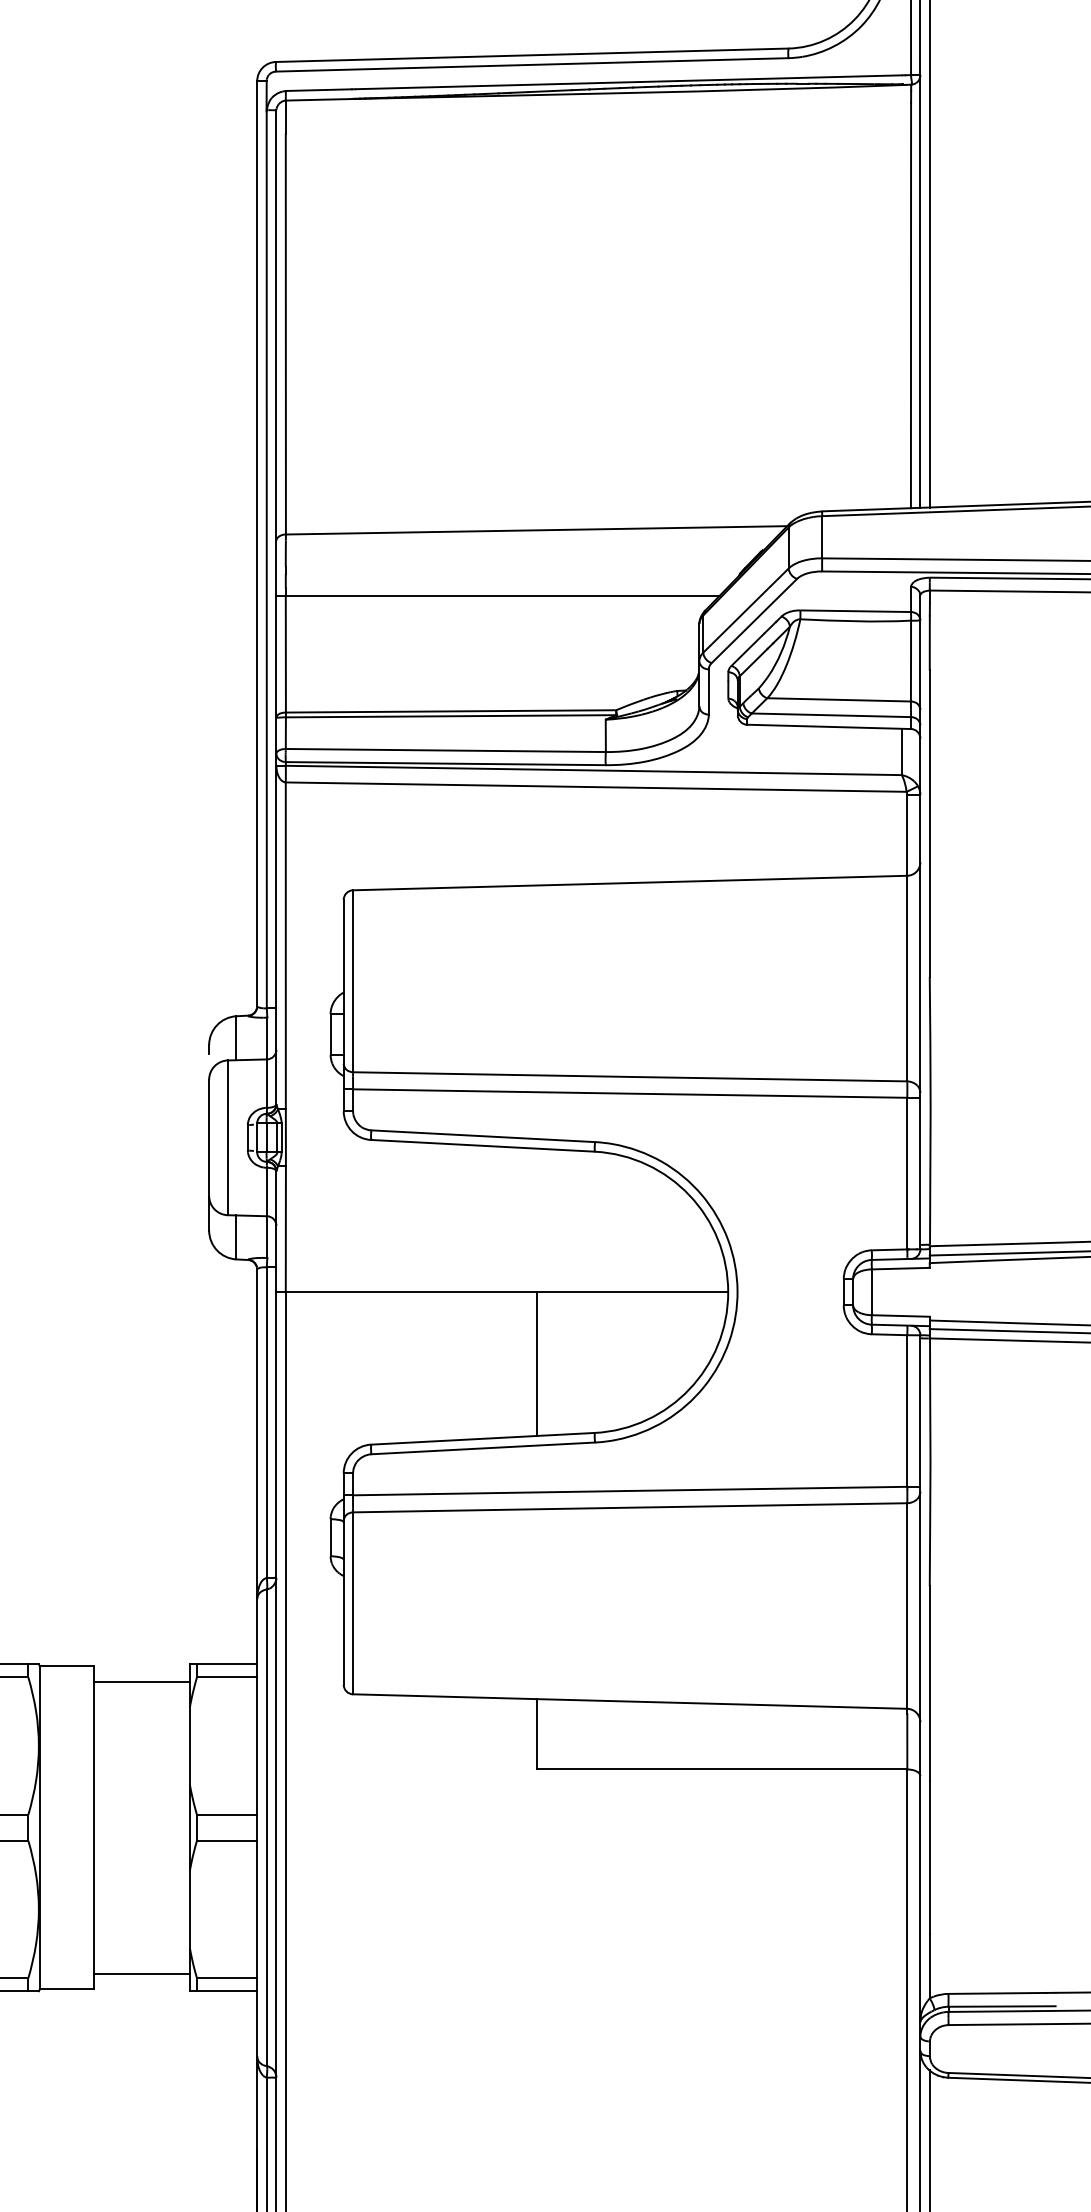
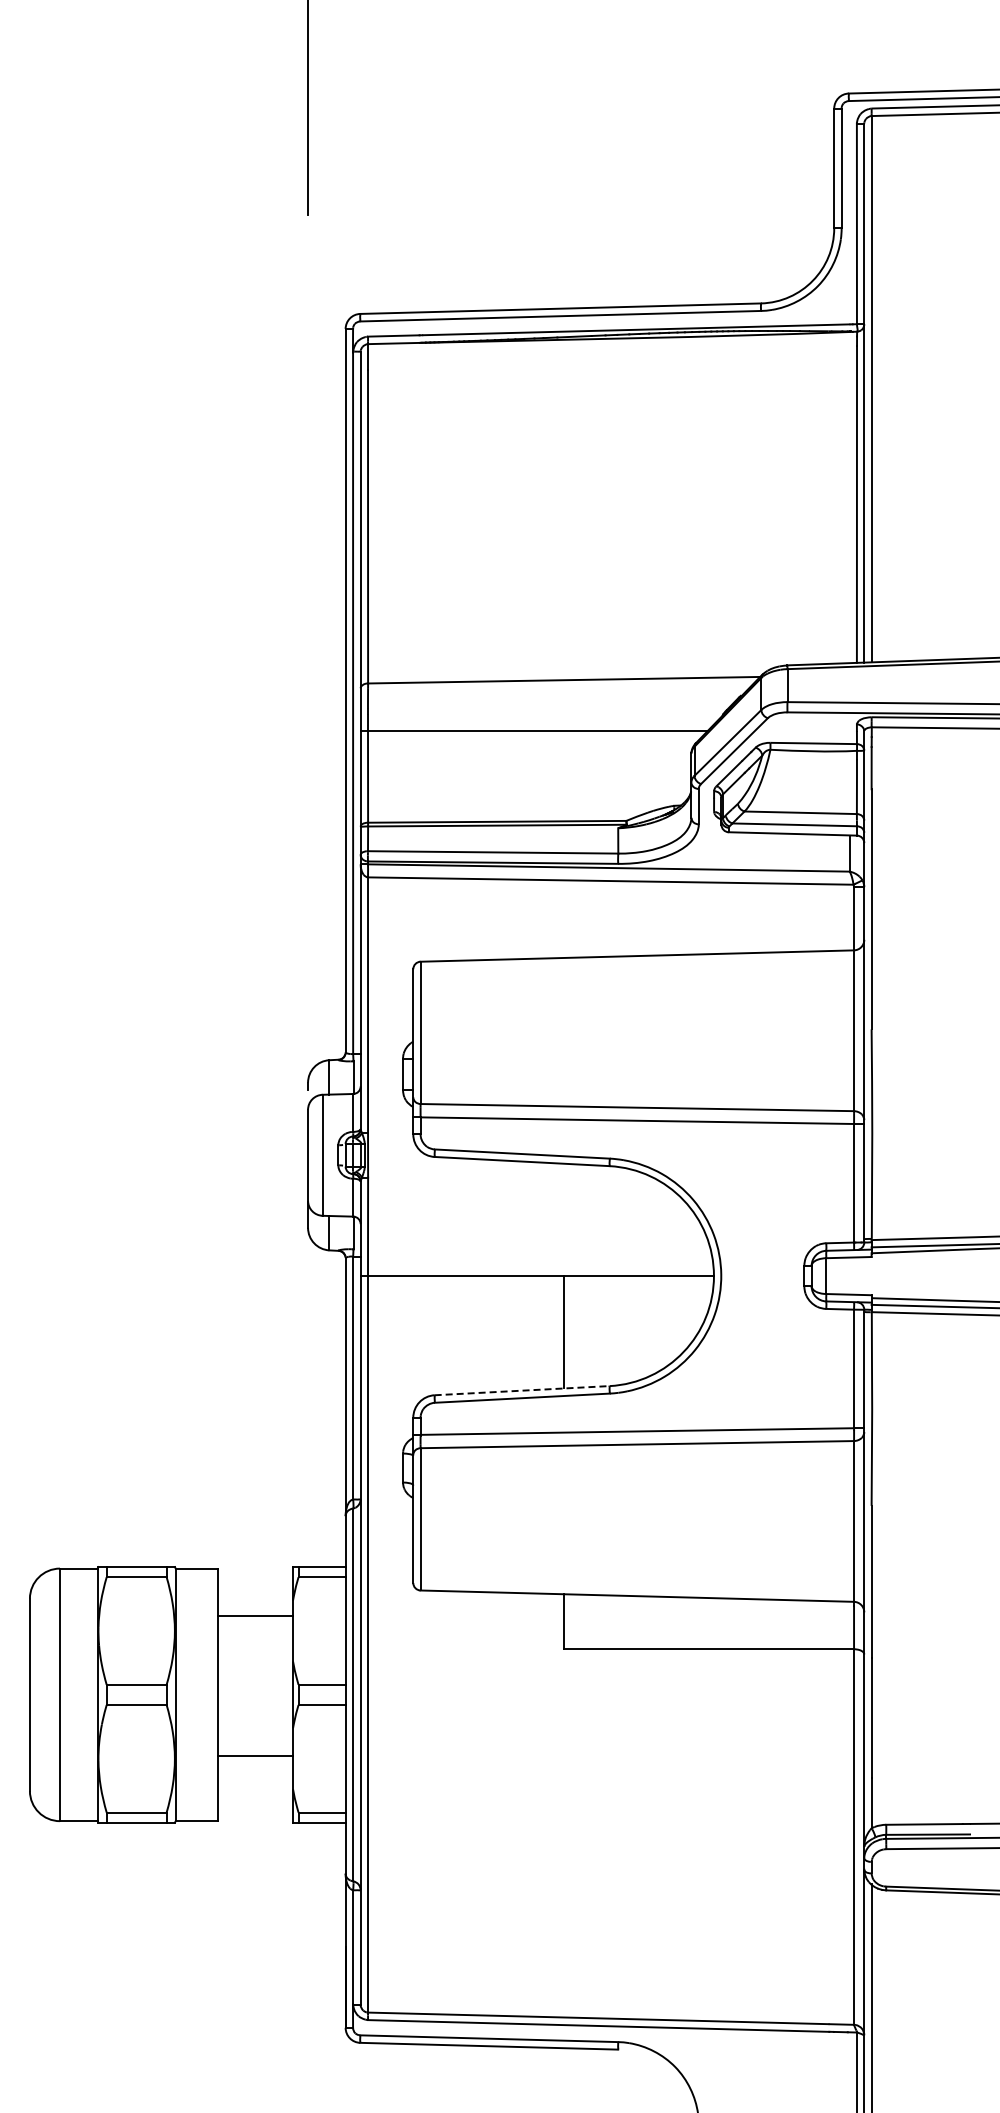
line: (483, 1438) -> (522, 1390), solid -> dashed
line: (141, 1681) -> (255, 1615), moved
line: (141, 1974) -> (255, 1756), moved

